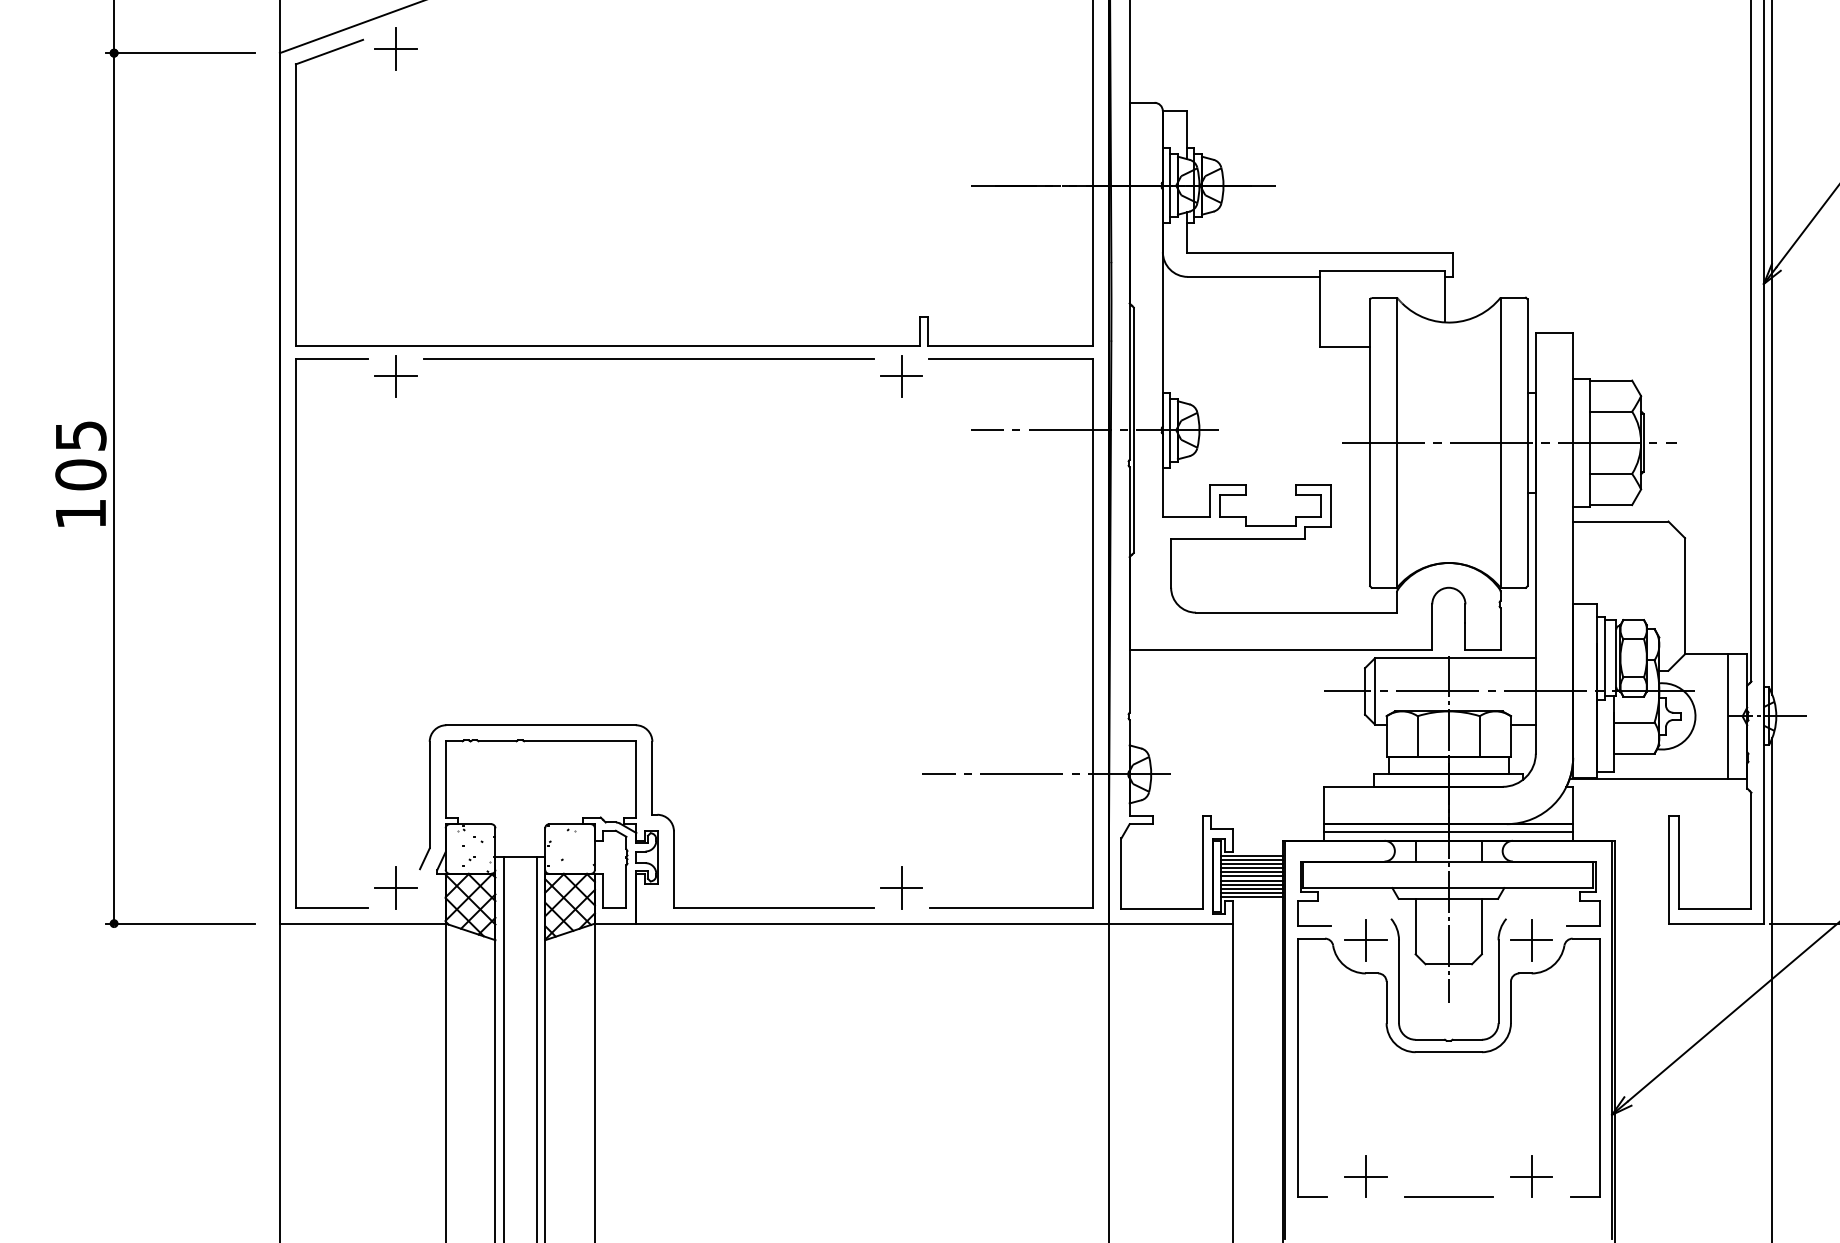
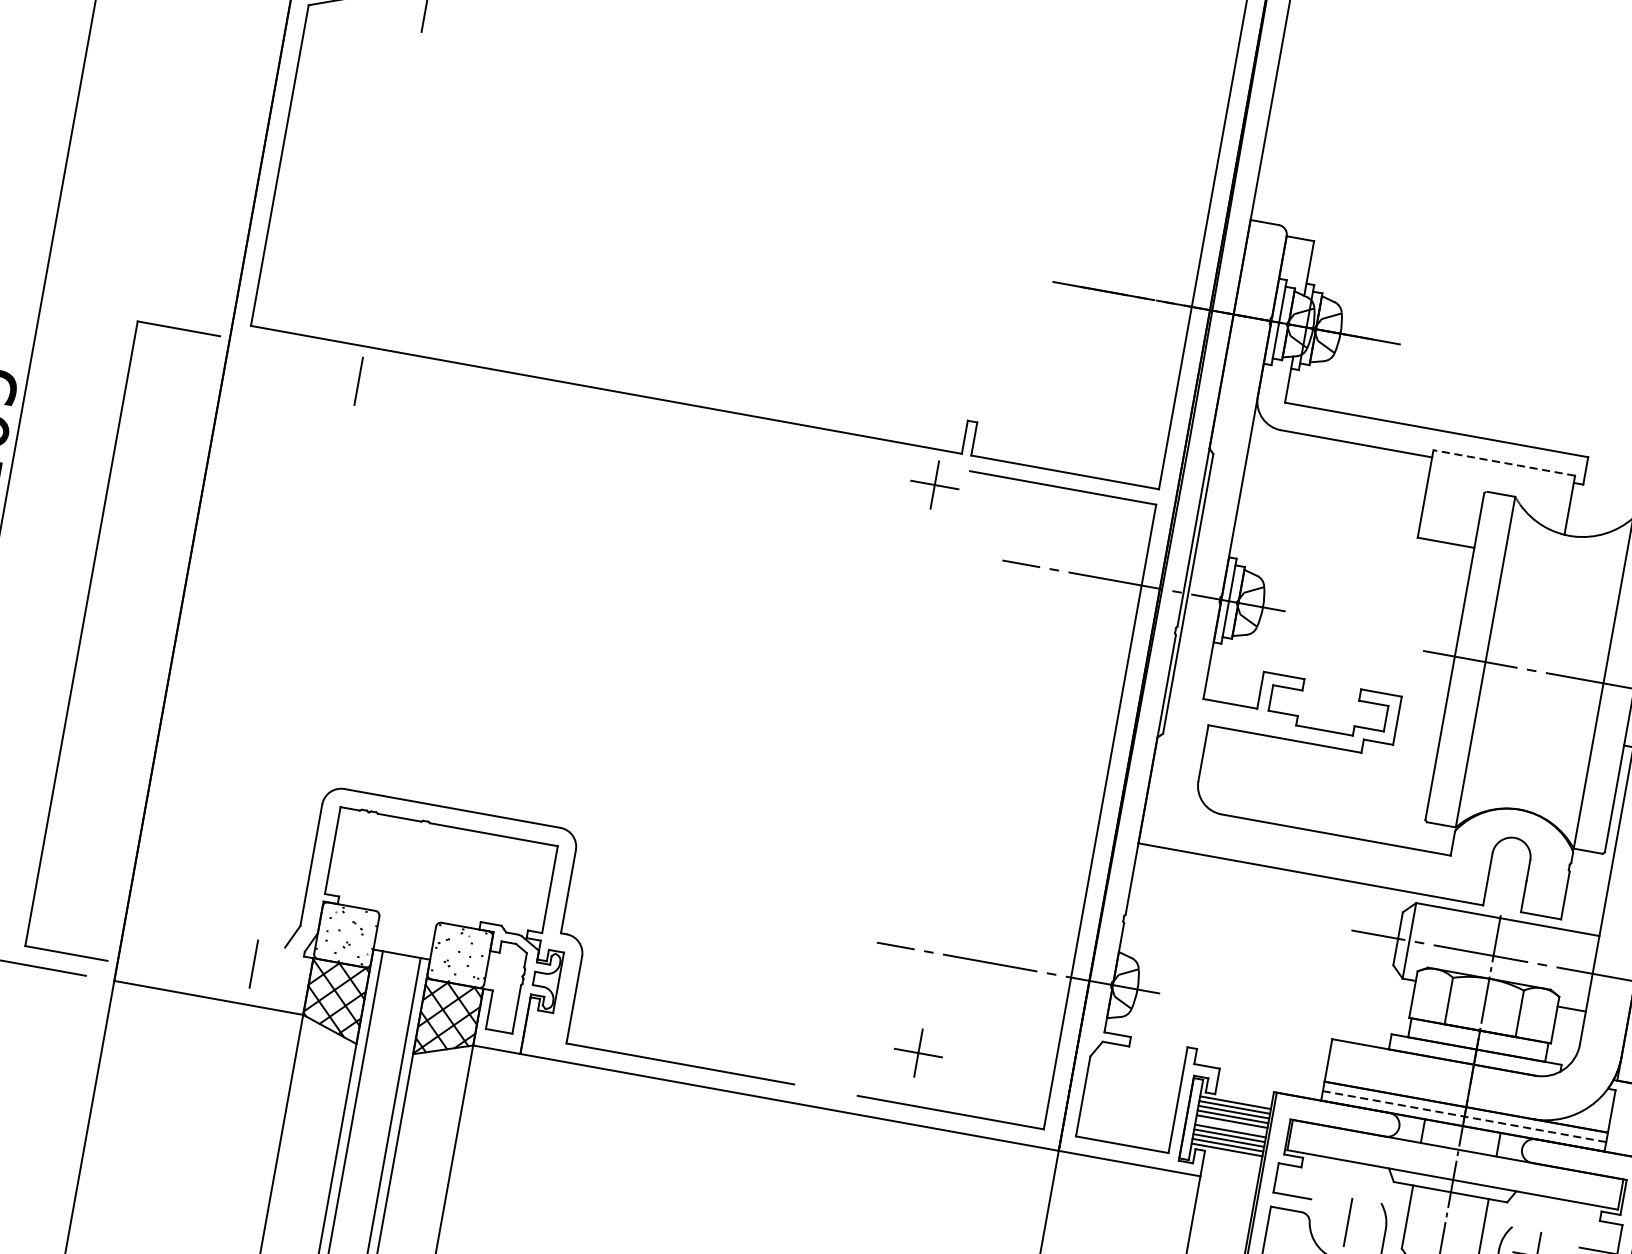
line: (395, 49) -> (425, 8), removed
line: (1382, 270) -> (1504, 462), solid -> dashed
line: (648, 359) -> (649, 413), removed
line: (395, 376) -> (358, 381), removed
part: (296, 633) -> (82, 633), moved
line: (1448, 832) -> (1464, 1116), solid -> dashed
line: (1251, 876) -> (1230, 1126), removed
line: (395, 887) -> (253, 963), removed
part: (901, 887) -> (918, 1052), moved
line: (1365, 940) -> (1347, 1222), removed

